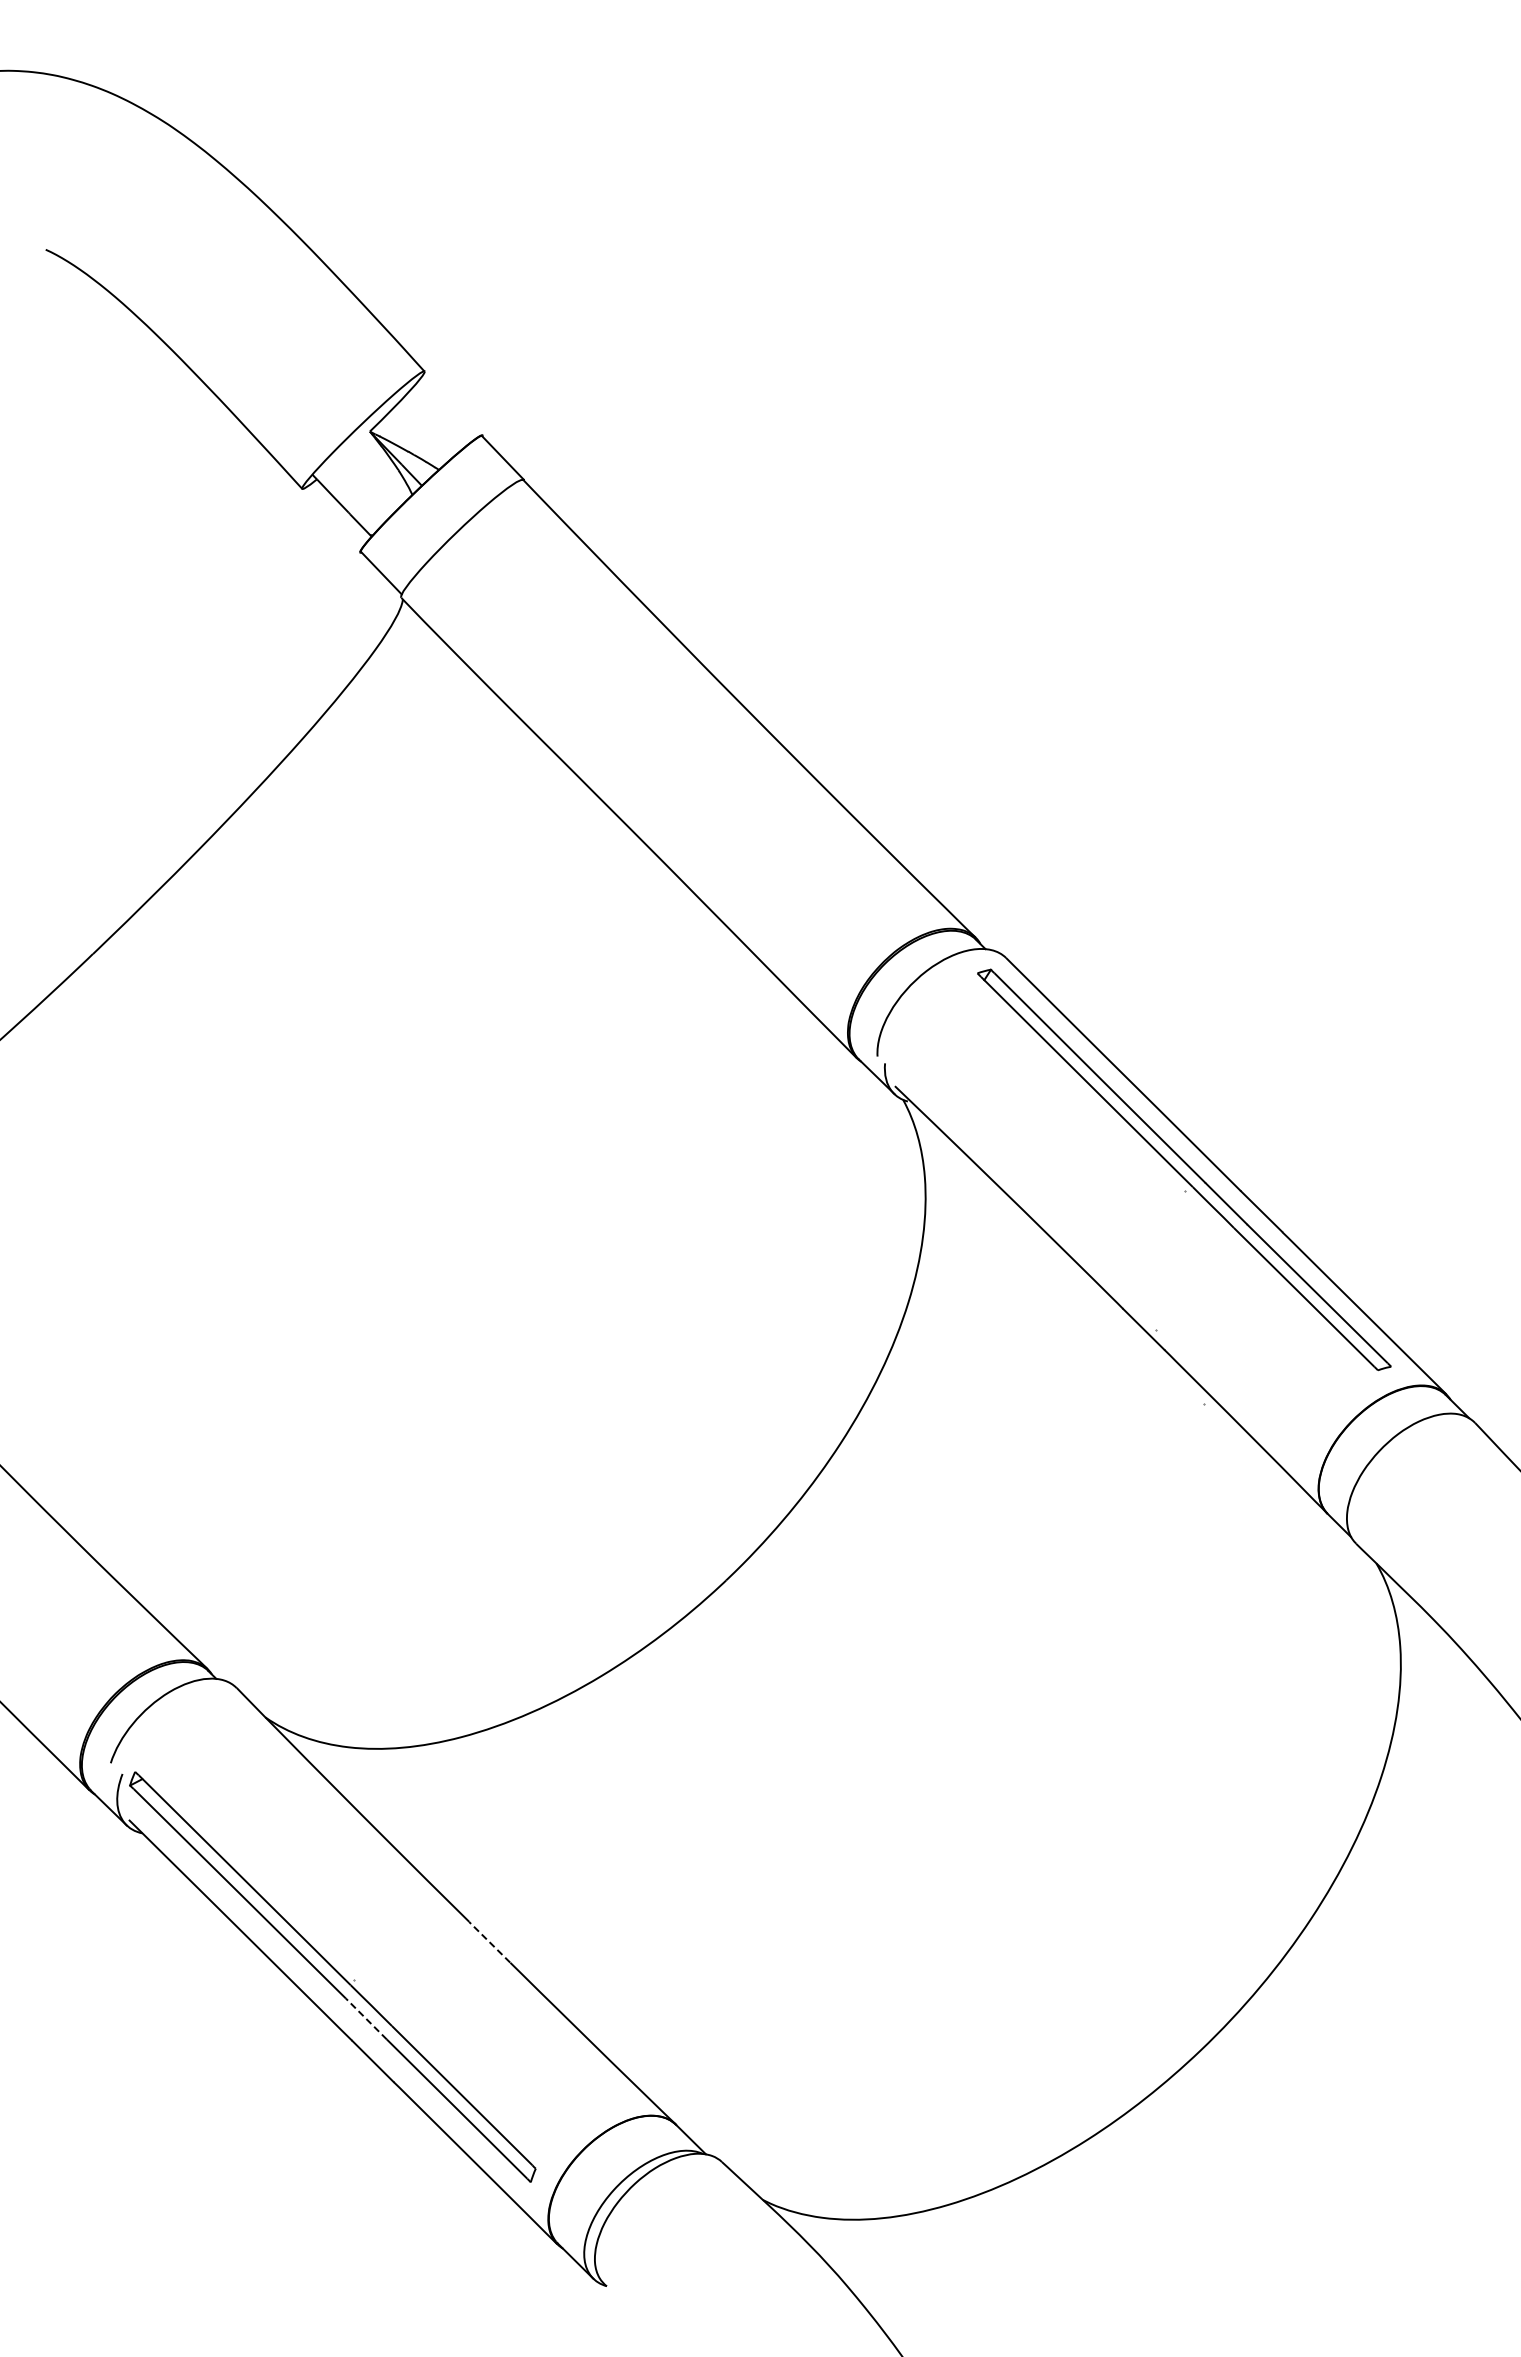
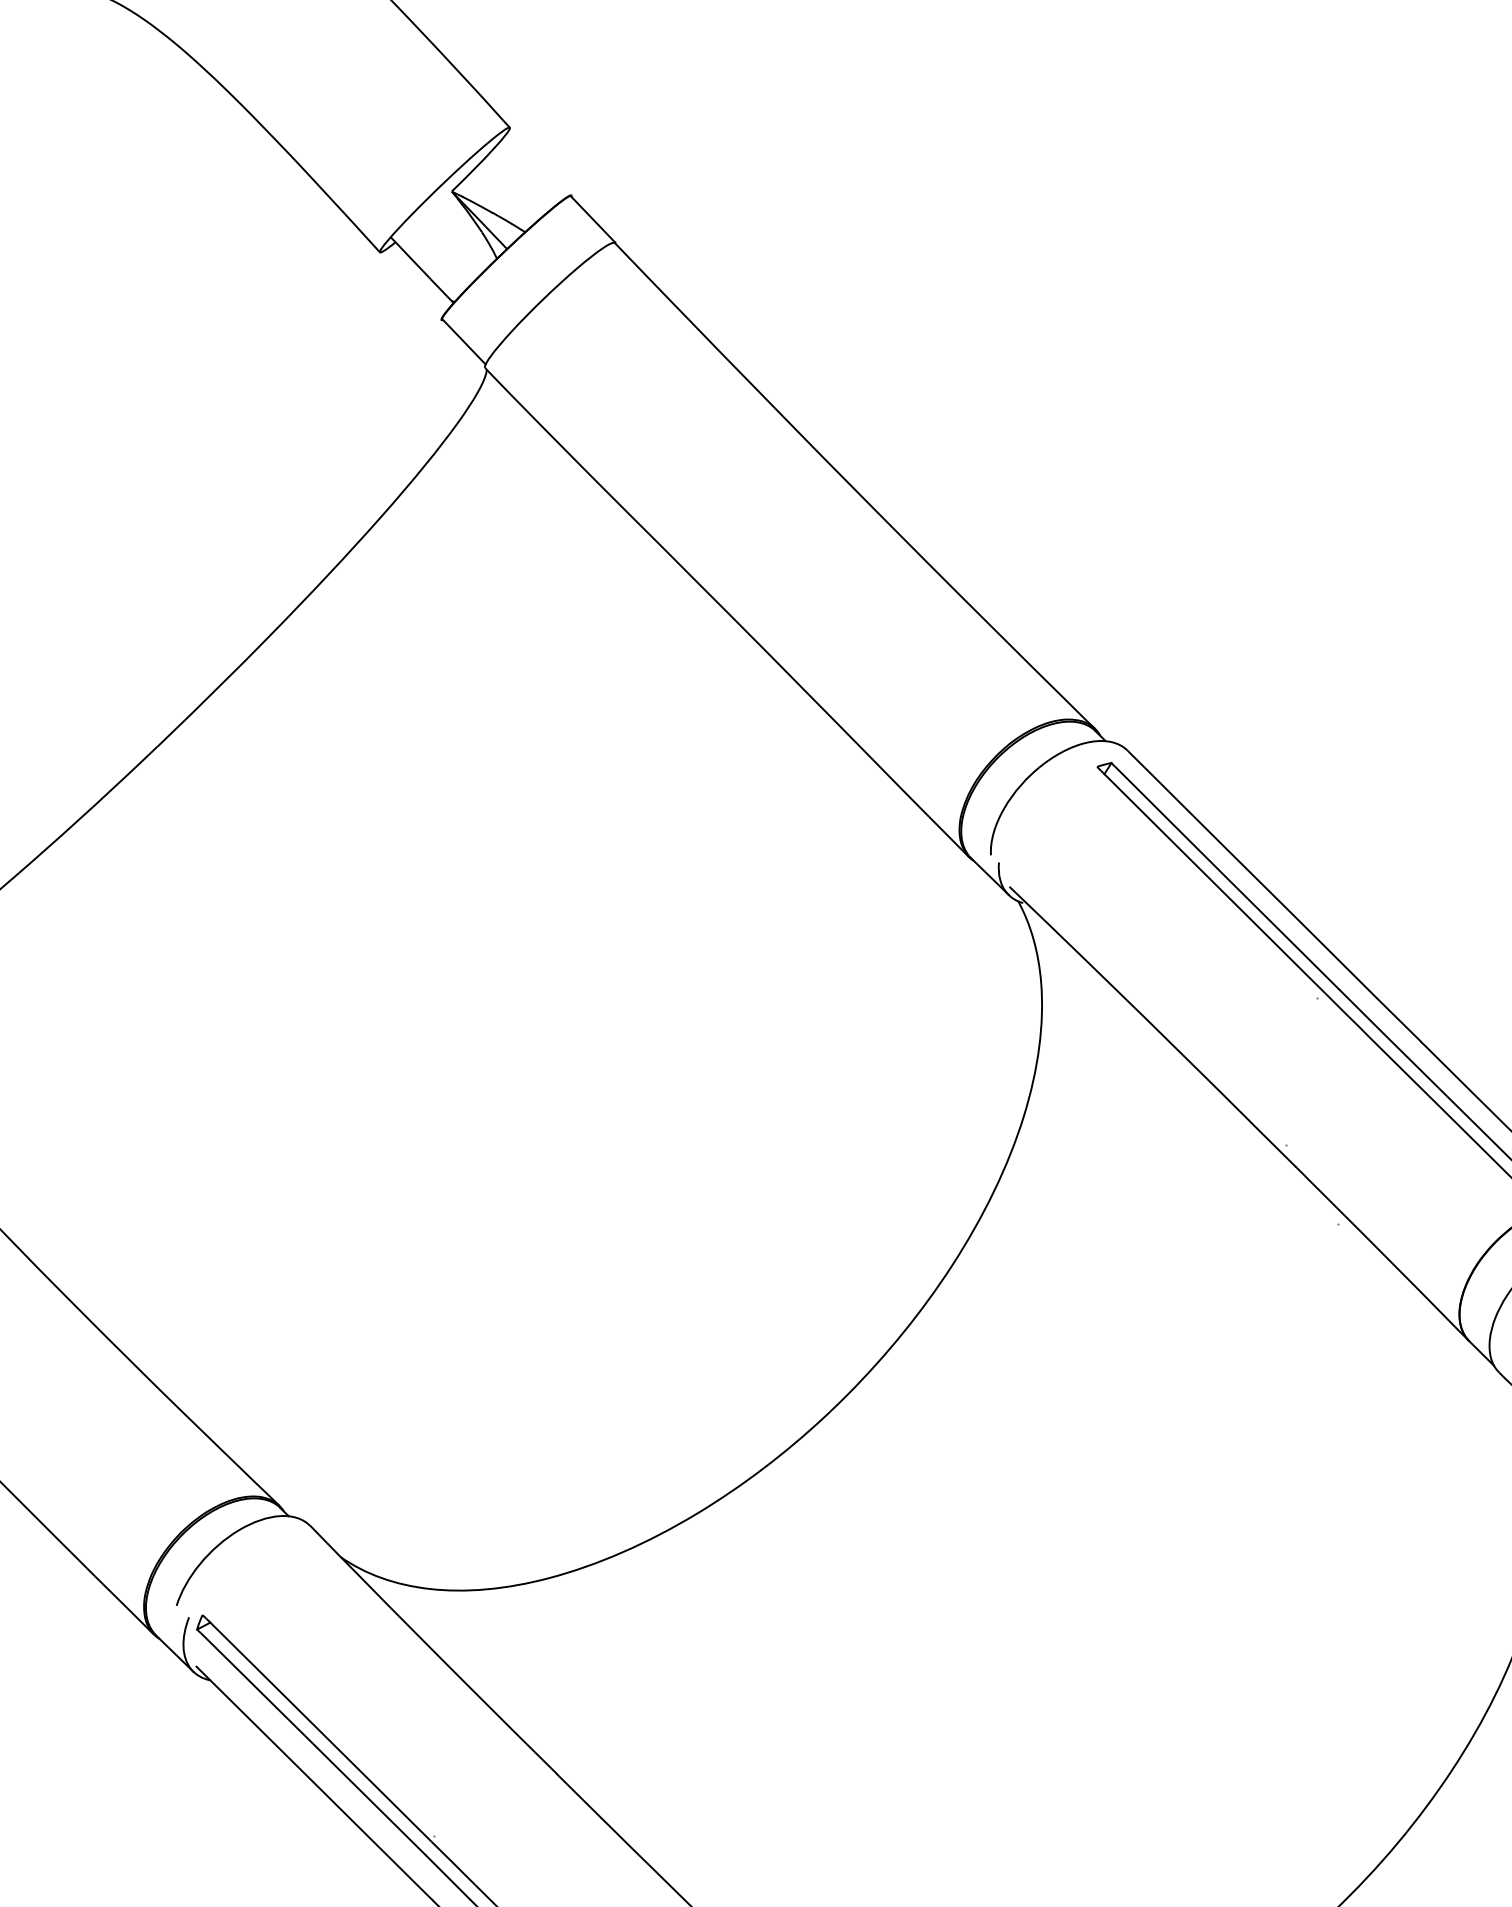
line: (489, 1942) -> (578, 1796), dashed -> solid
line: (366, 2019) -> (448, 1878), dashed -> solid

